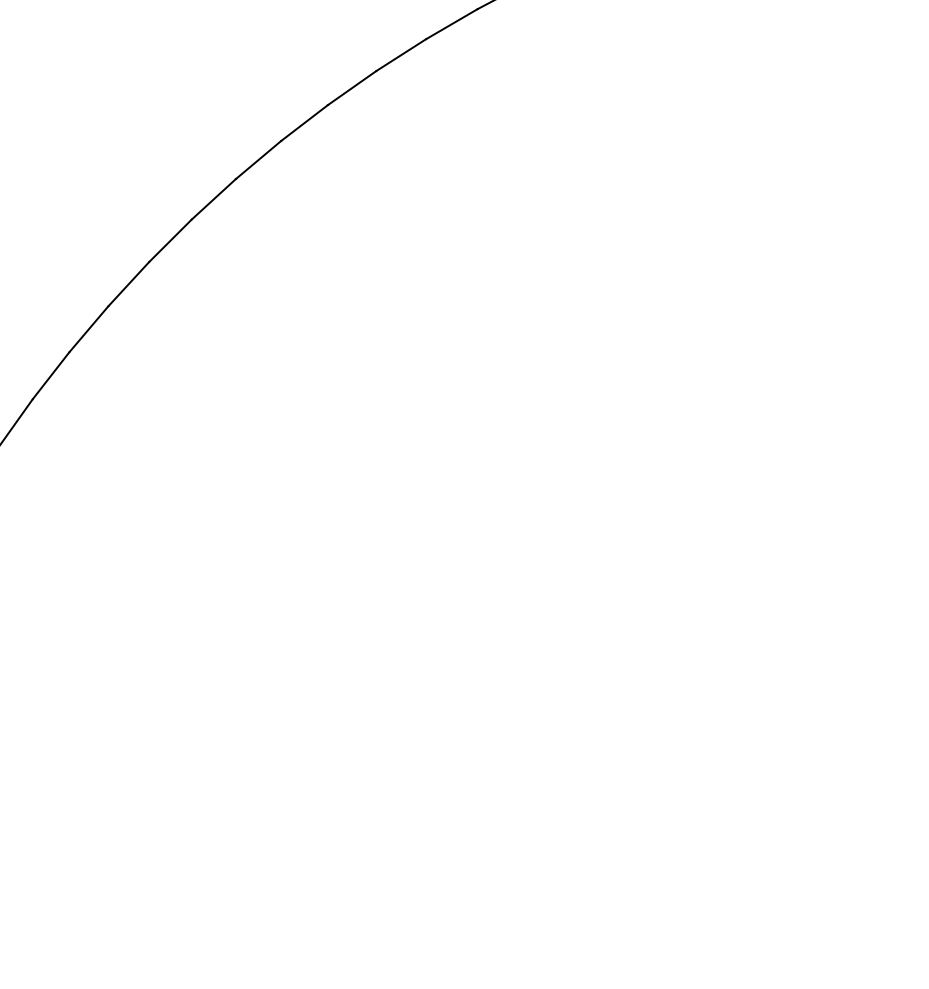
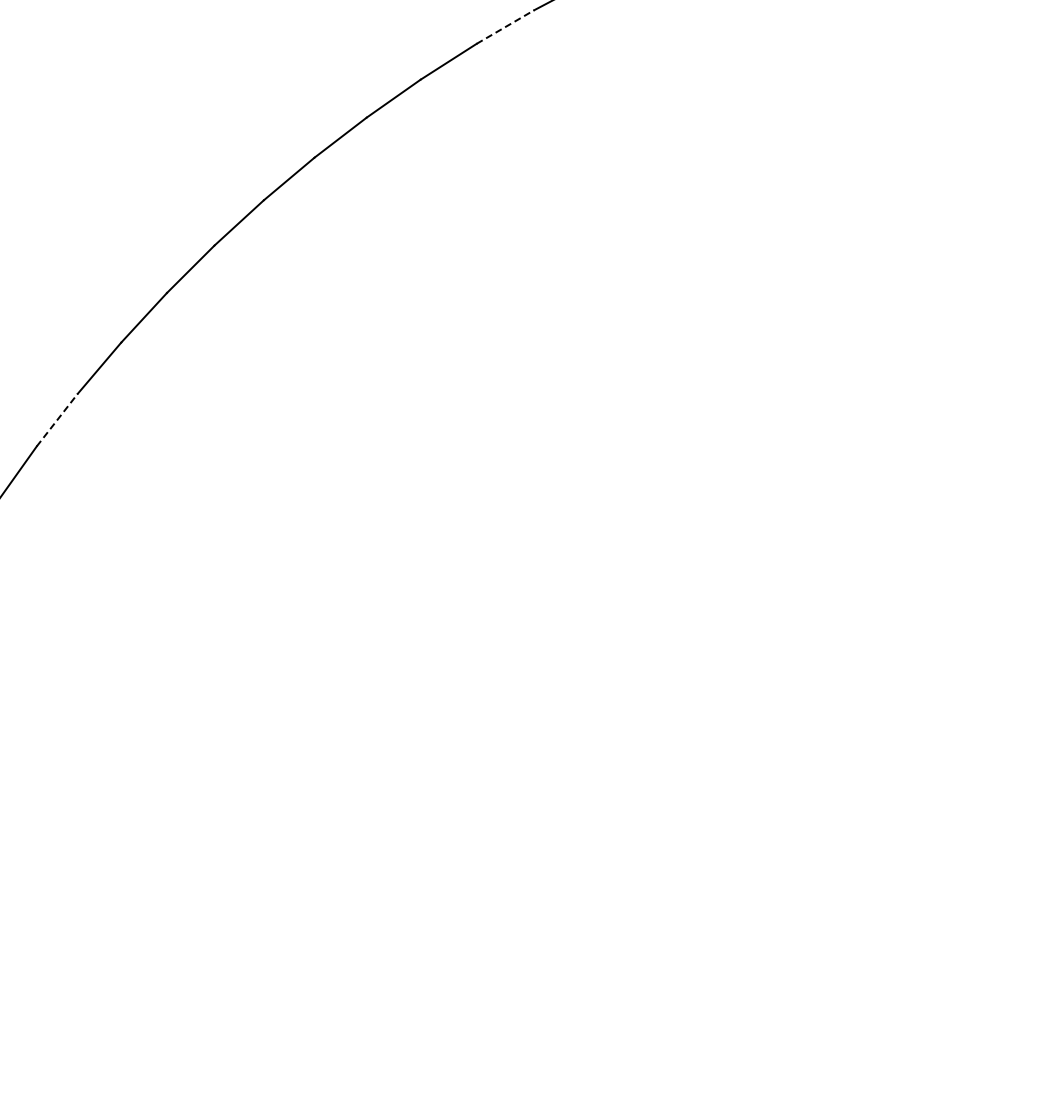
line: (451, 23) -> (505, 26), solid -> dashed
line: (51, 375) -> (57, 419), solid -> dashed

